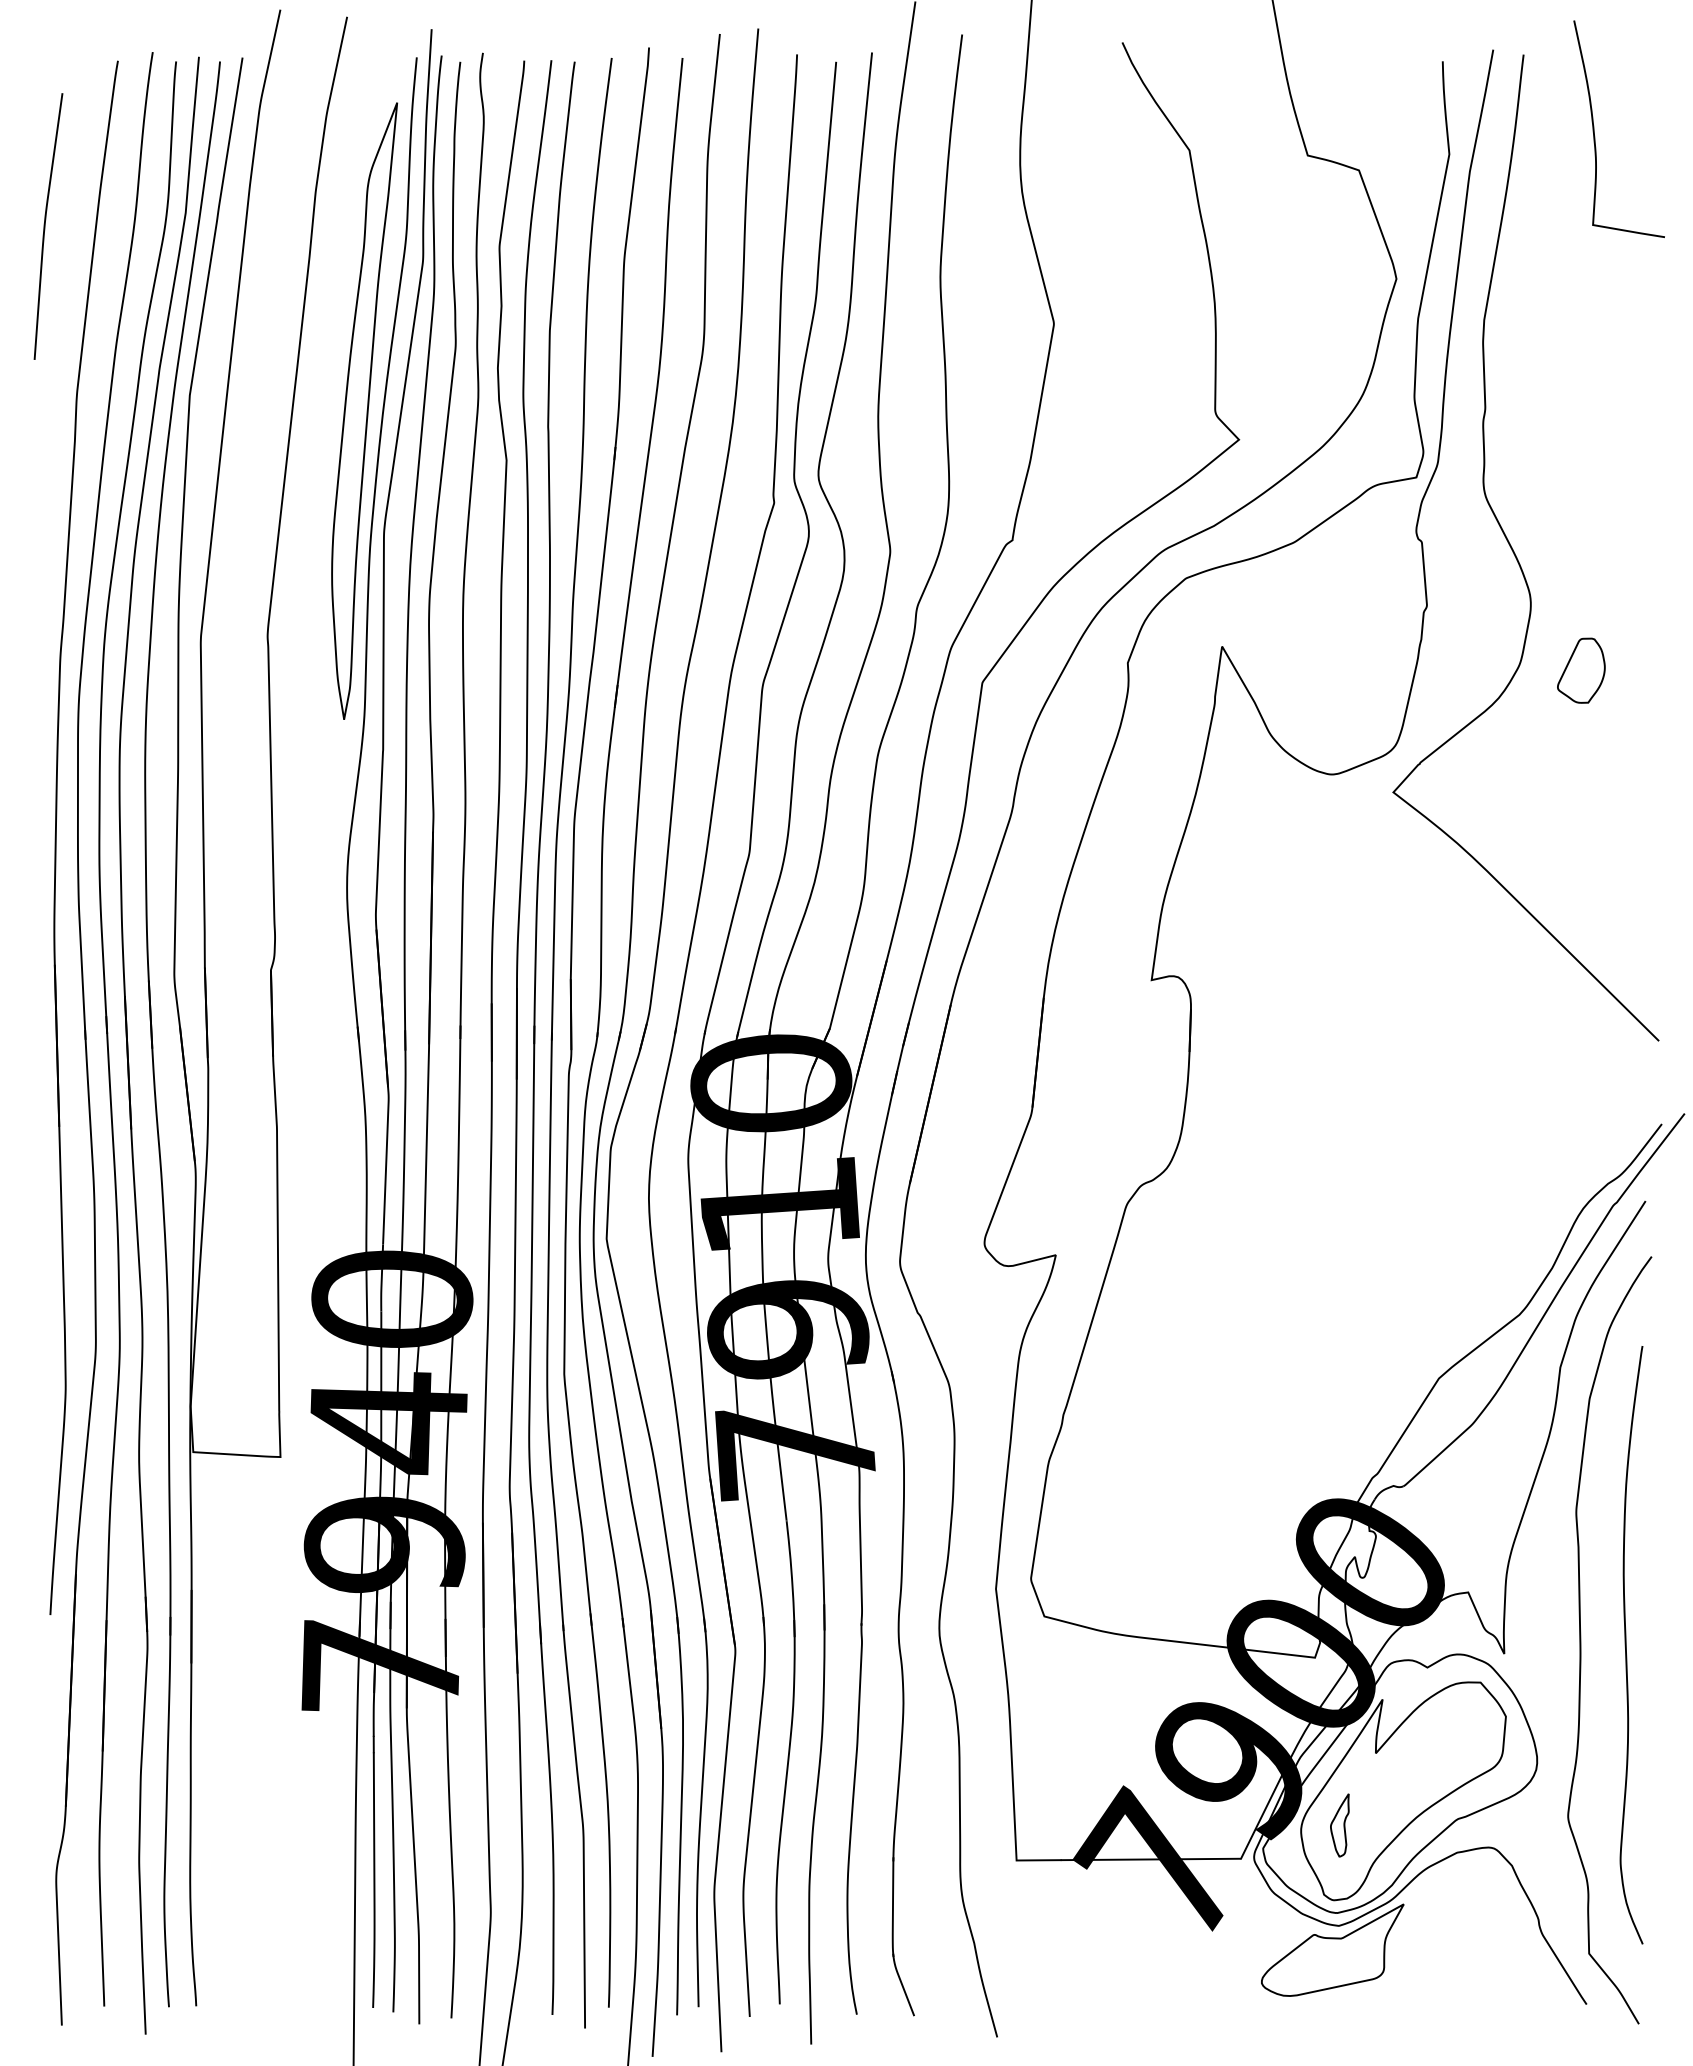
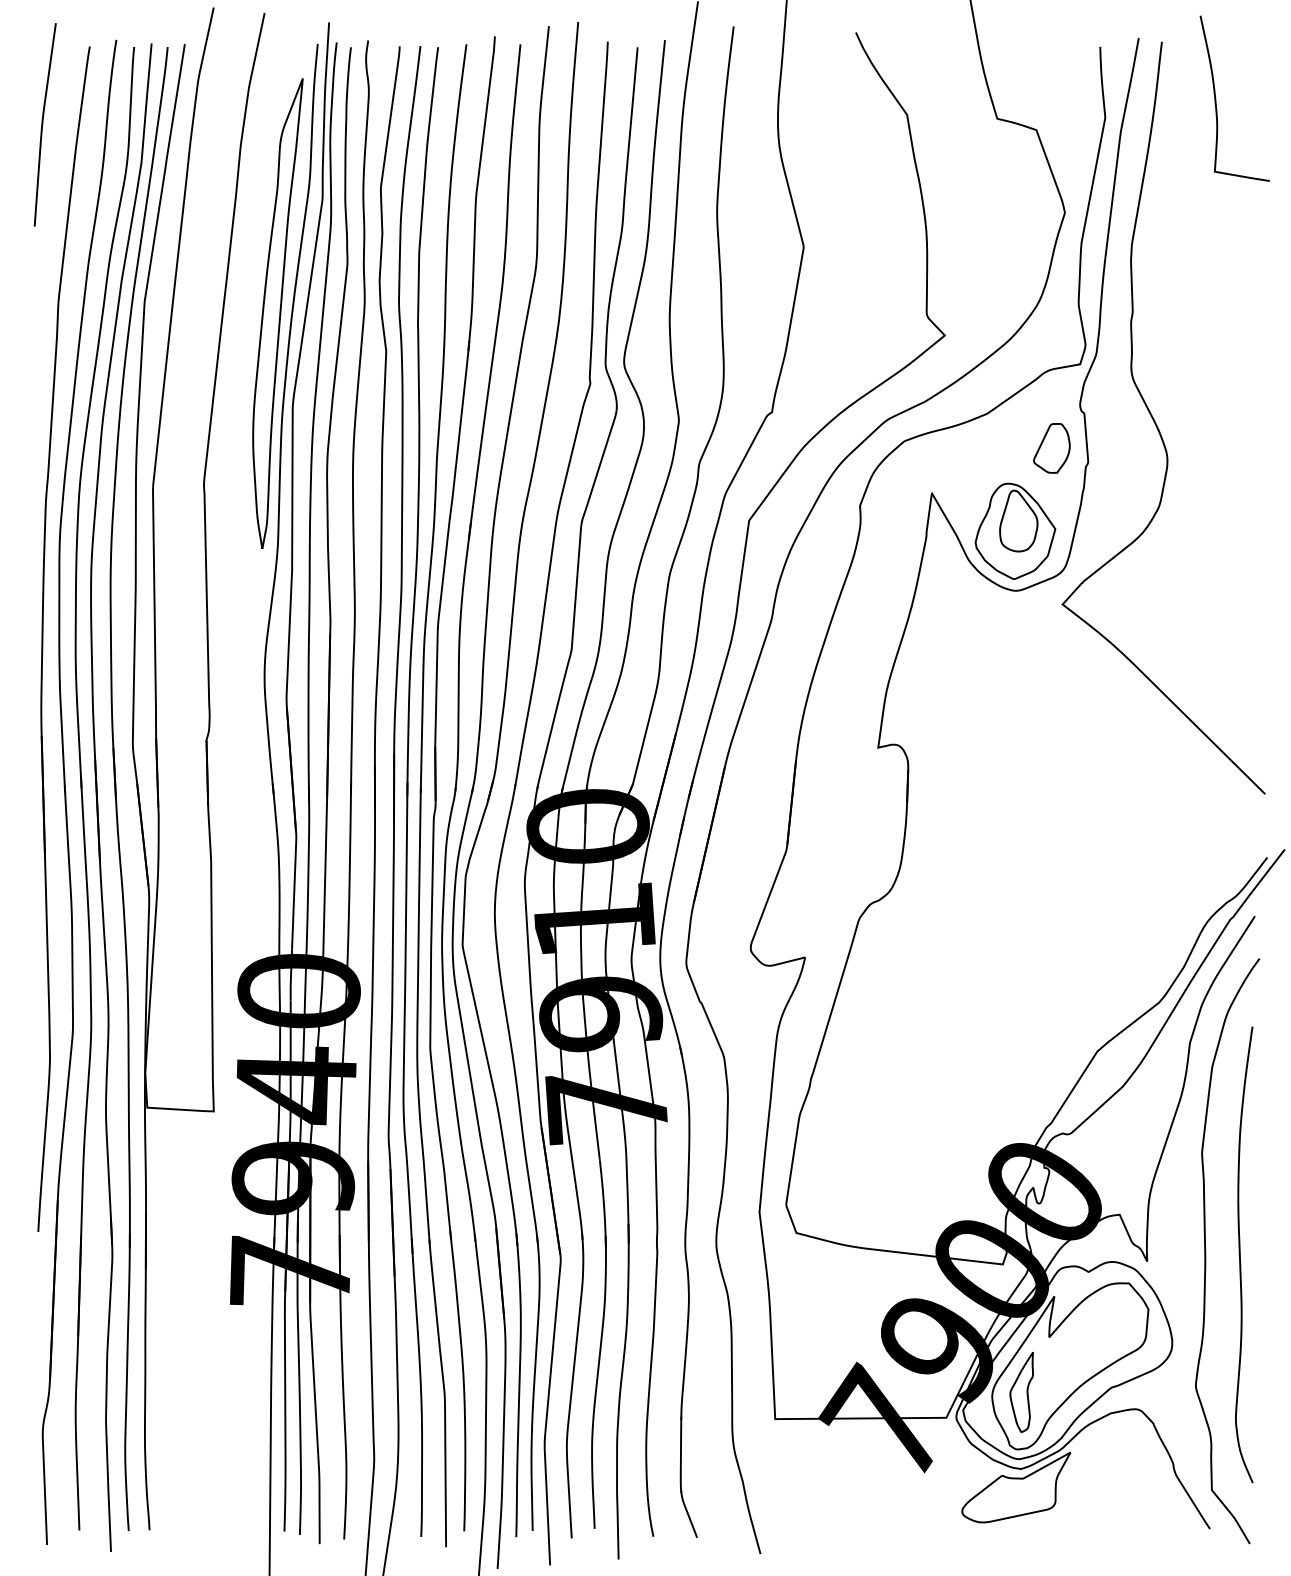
curve: (45, 226) -> (42, 124), moved
part: (1581, 670) -> (1052, 448), moved
part: (1331, 696) -> (1015, 531), added
part: (1339, 1825) -> (1021, 1392), size x1.67

